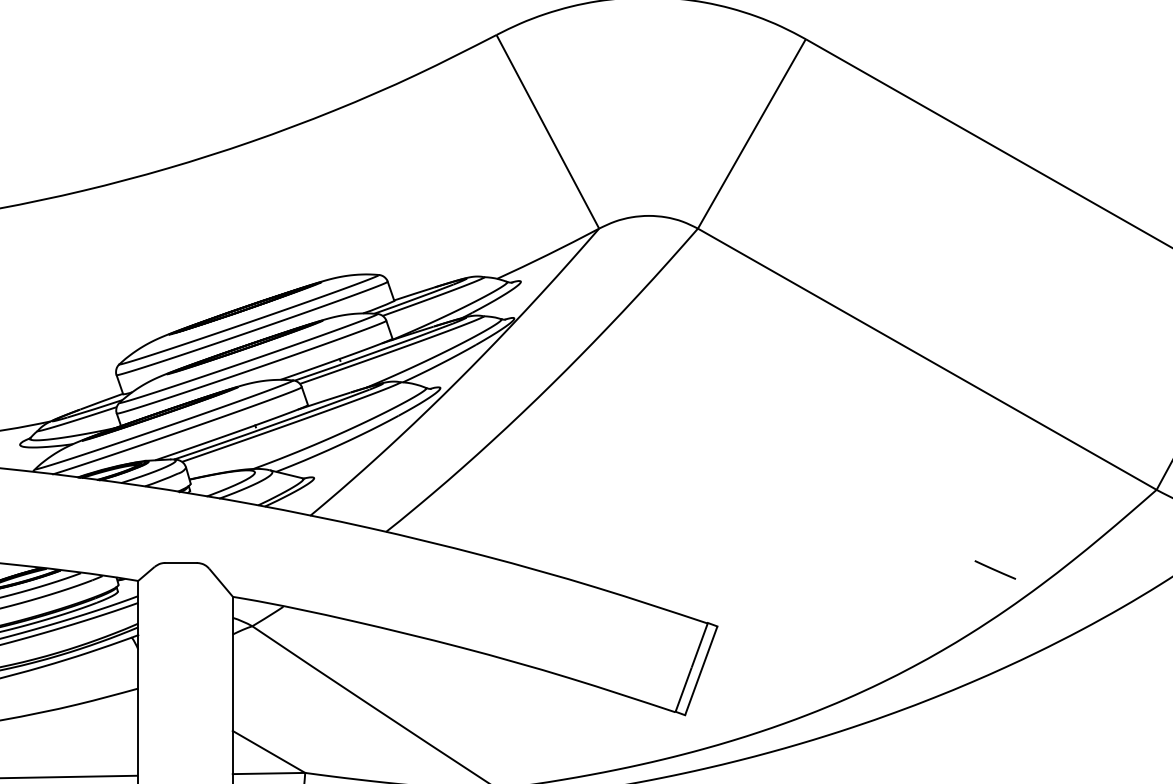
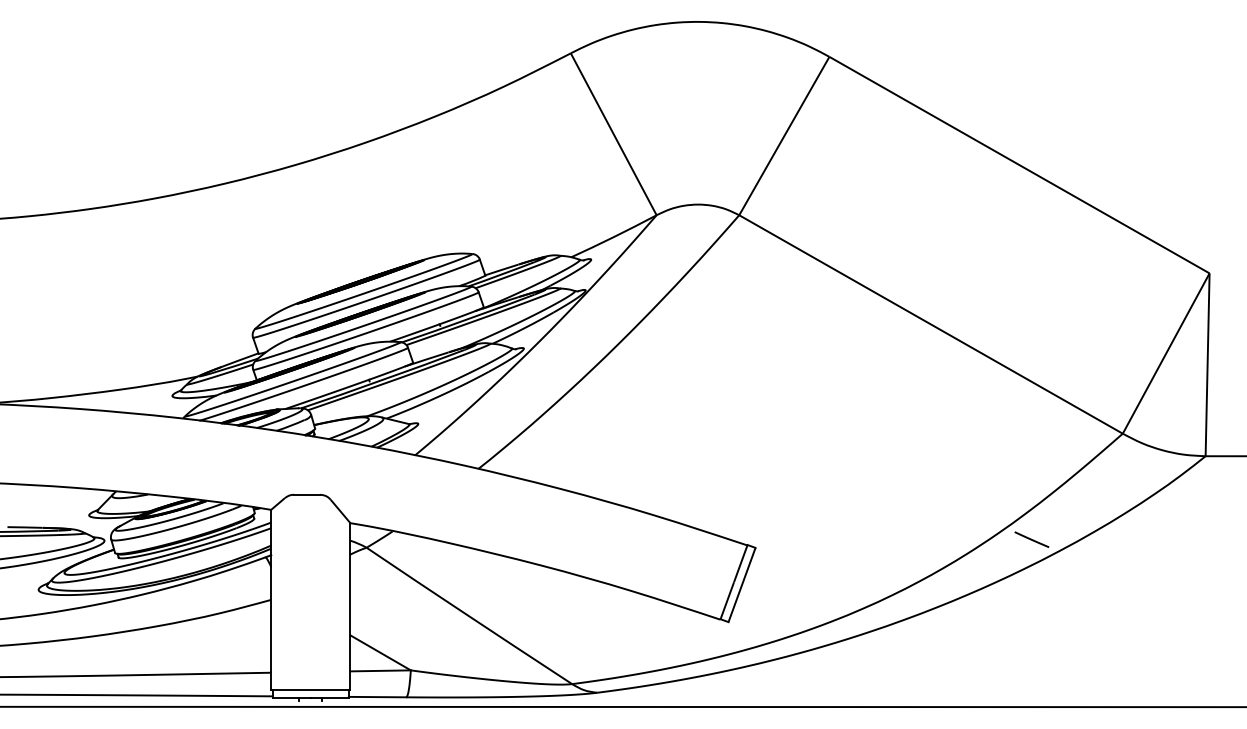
line: (994, 569) -> (1031, 539), moved

